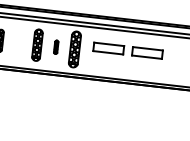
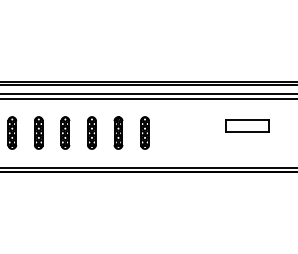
part: (18, 42) -> (65, 132), added
part: (37, 44) -> (91, 132), size x0.71
part: (56, 46) -> (118, 132), size x1.67
part: (108, 47) -> (192, 125), removed
part: (74, 49) -> (144, 132), size x0.62

